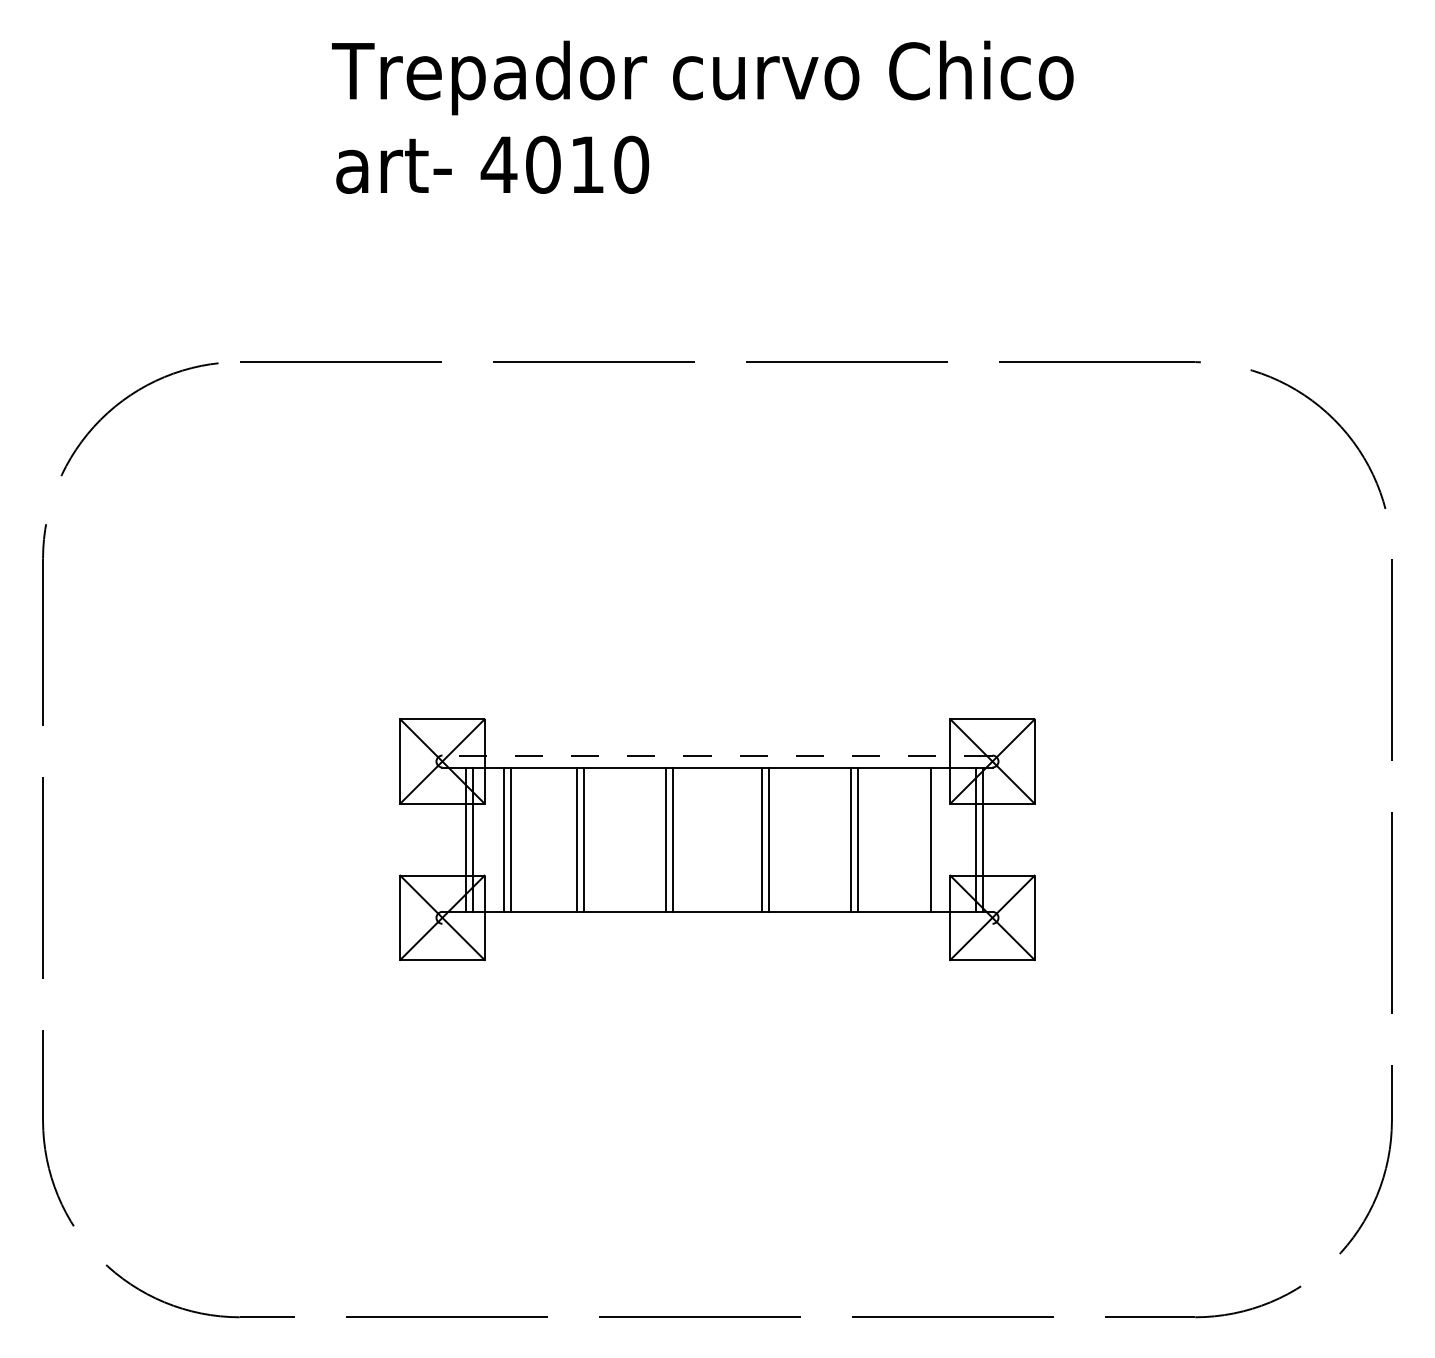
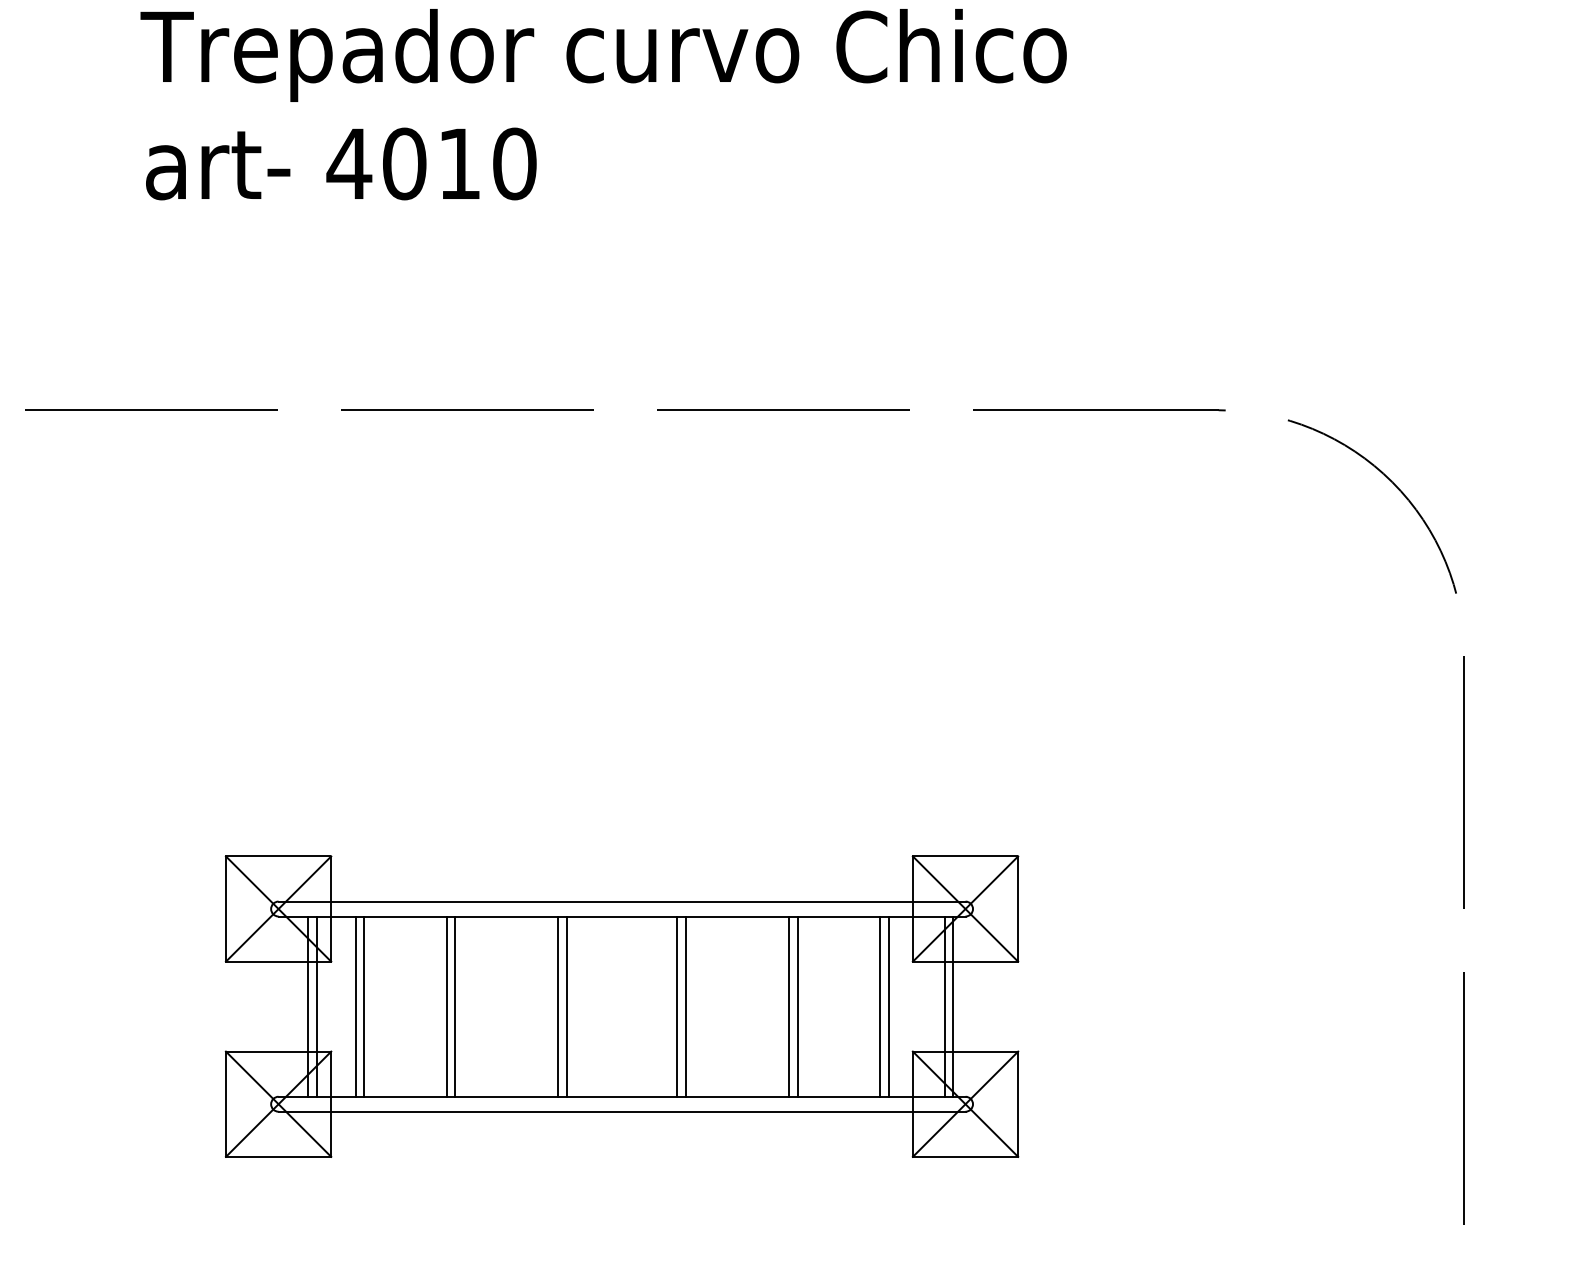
line: (716, 755) -> (620, 901), dashed -> solid
line: (923, 839) -> (879, 1006), added
line: (717, 923) -> (622, 1111), added

